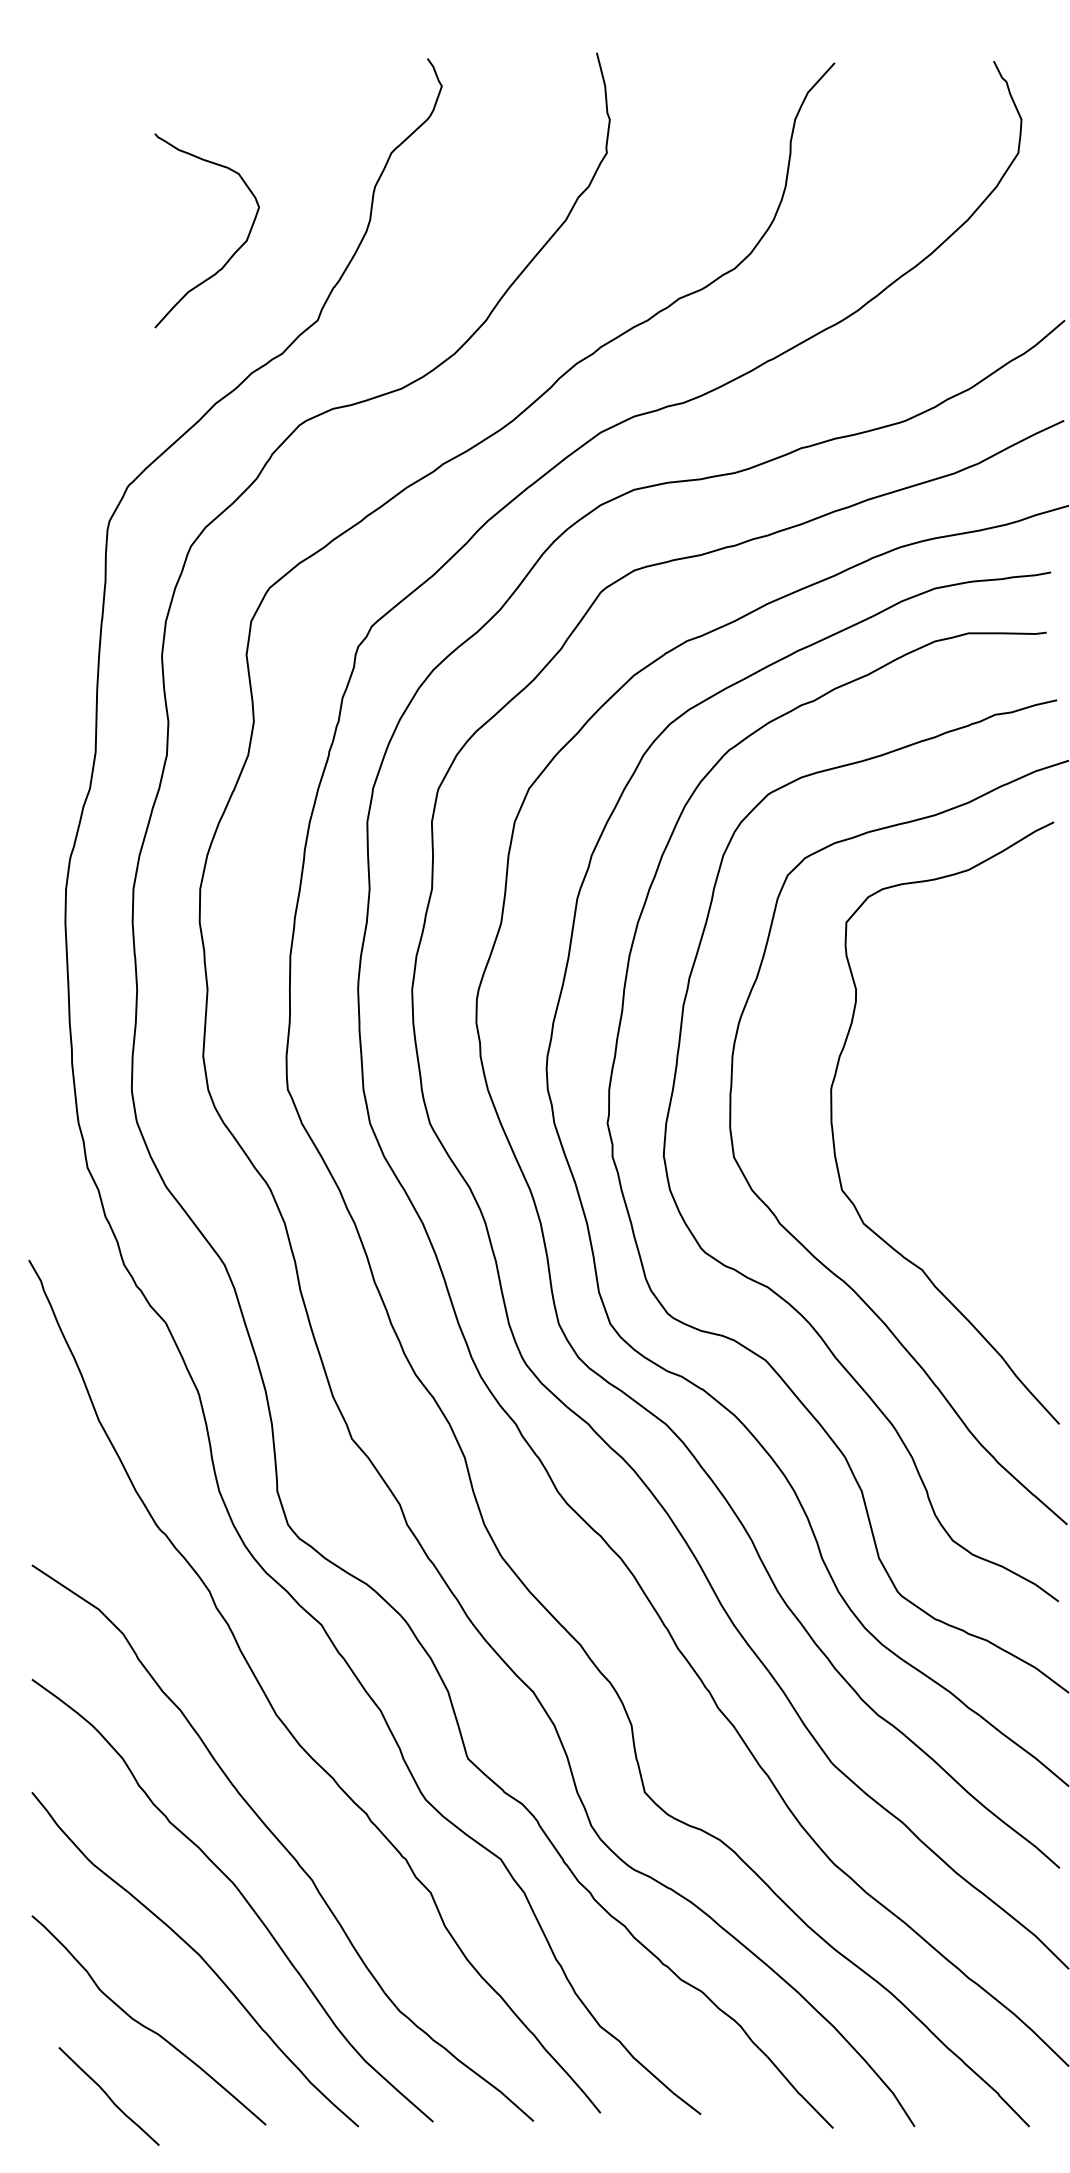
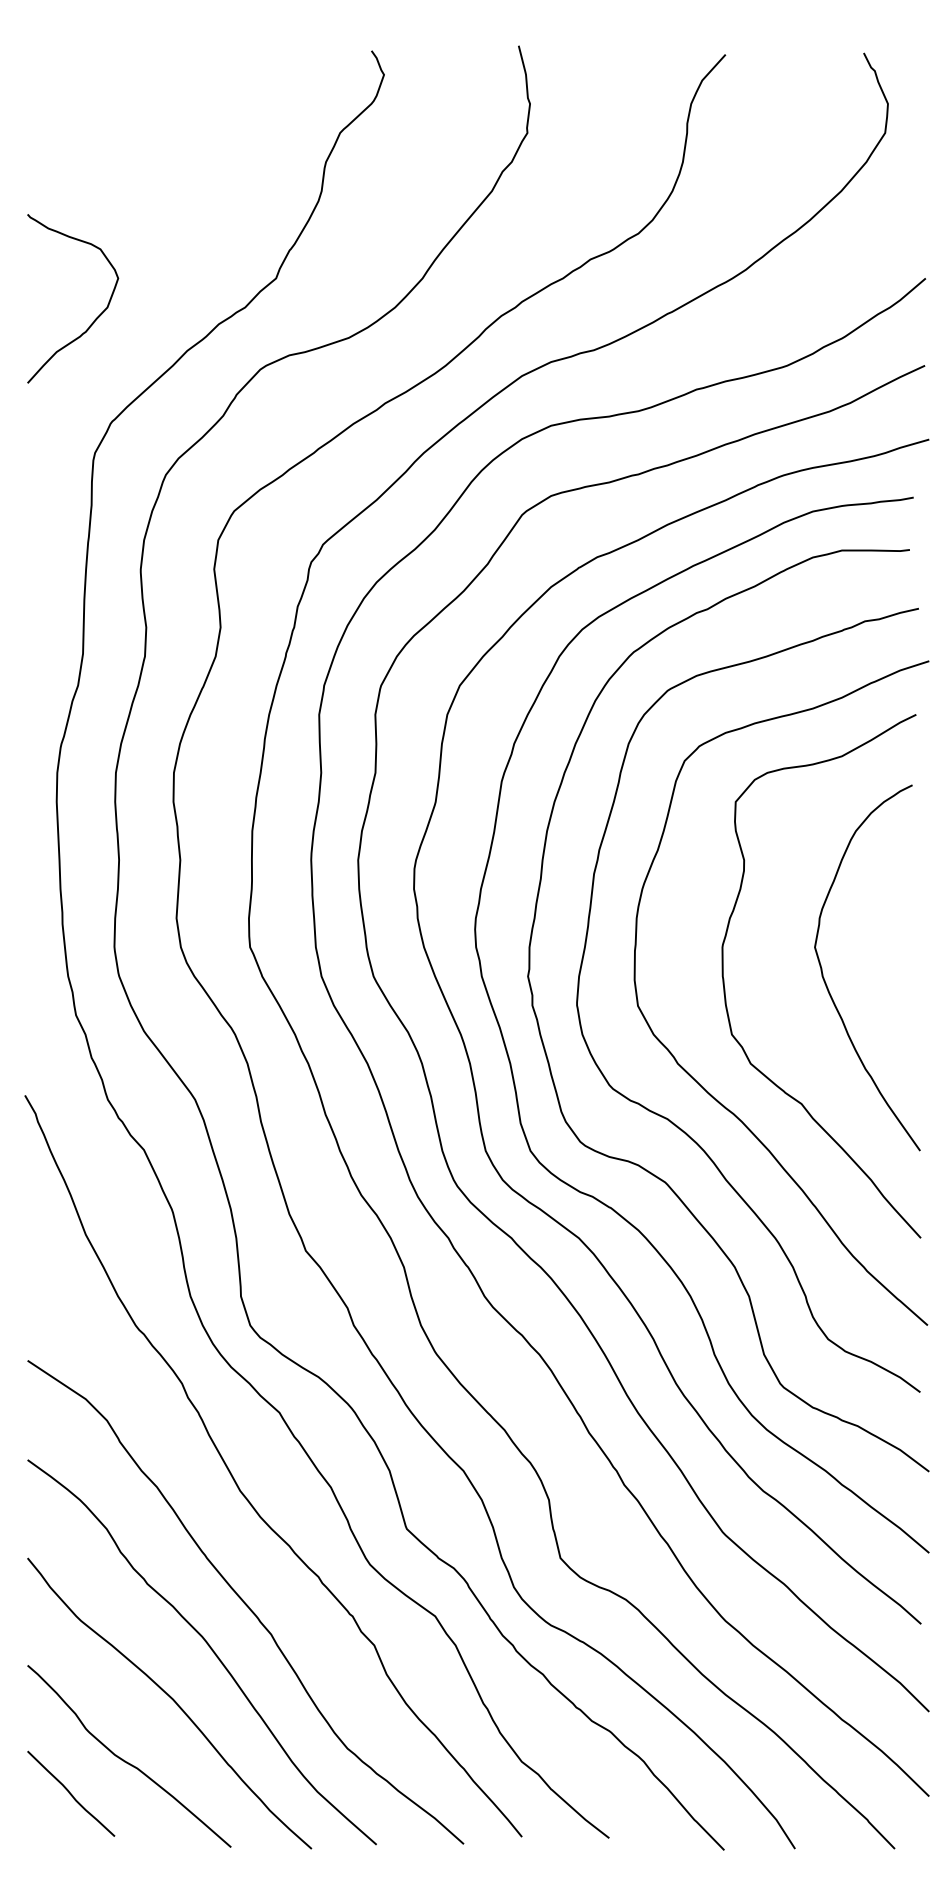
curve: (231, 255) -> (94, 320), moved
curve: (951, 1132) -> (827, 984), added
curve: (108, 2096) -> (70, 1793), moved

